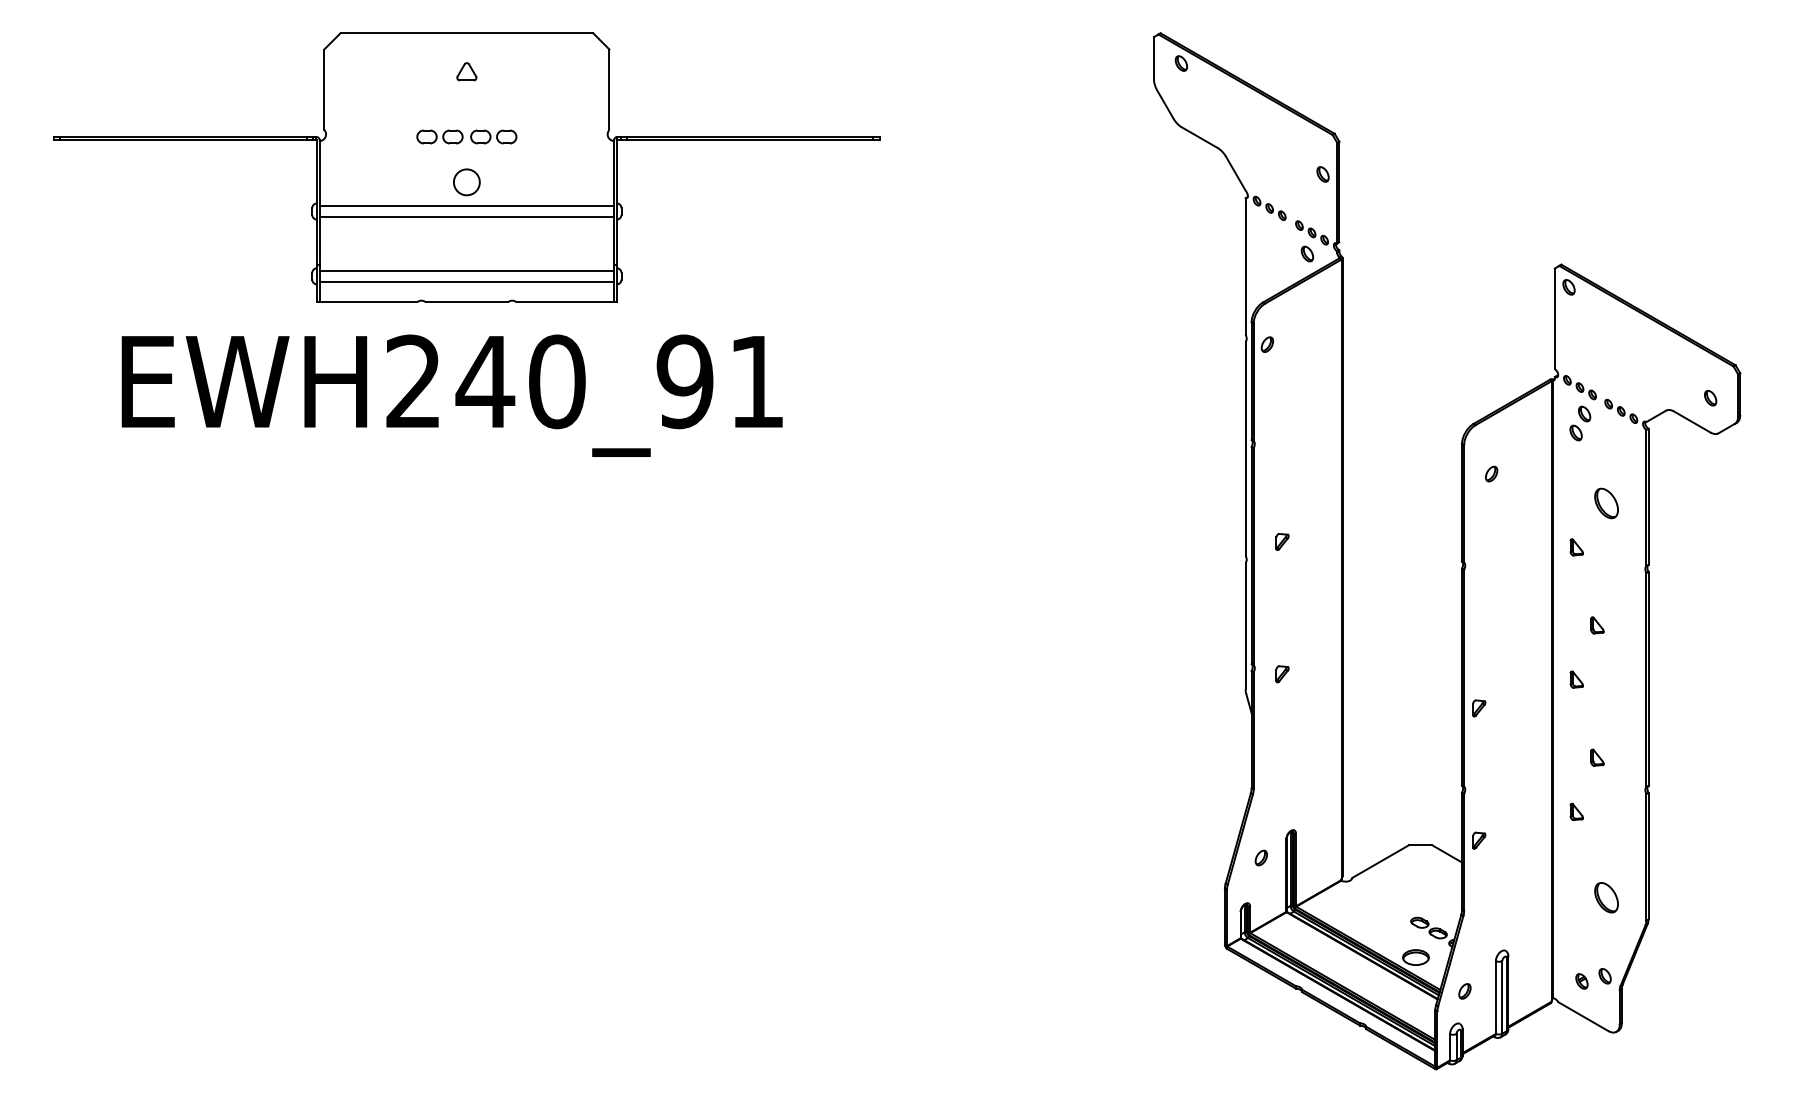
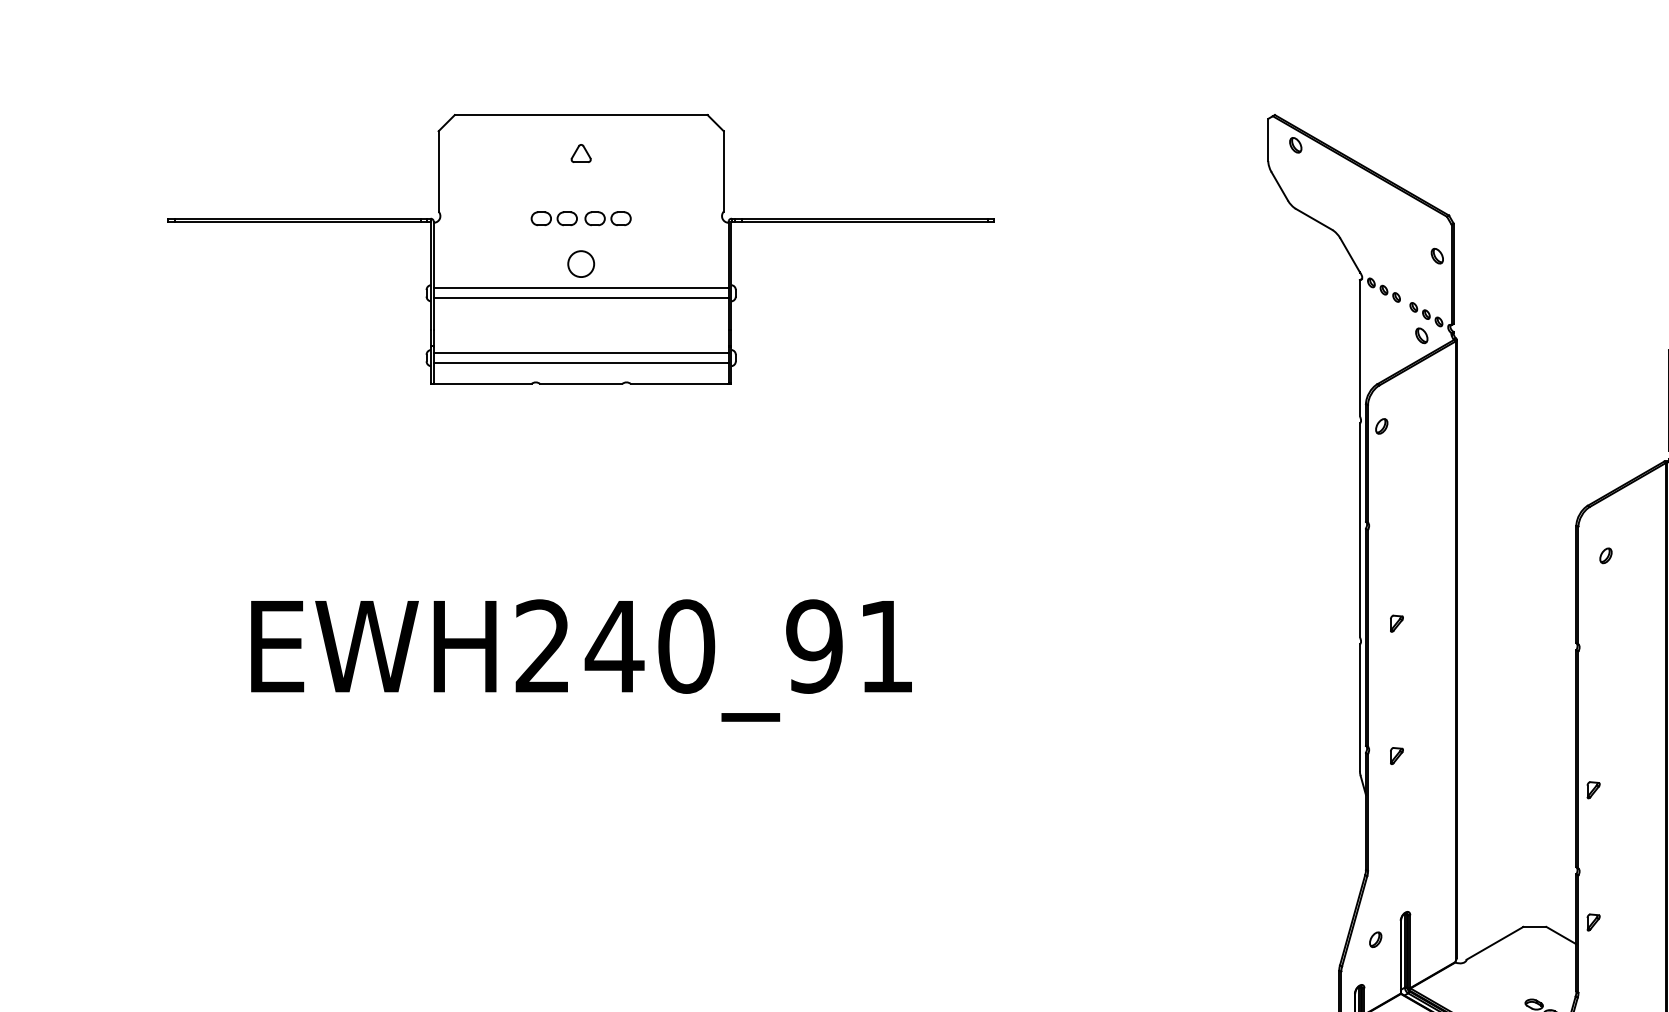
text: (451, 395) -> (580, 660), moved

